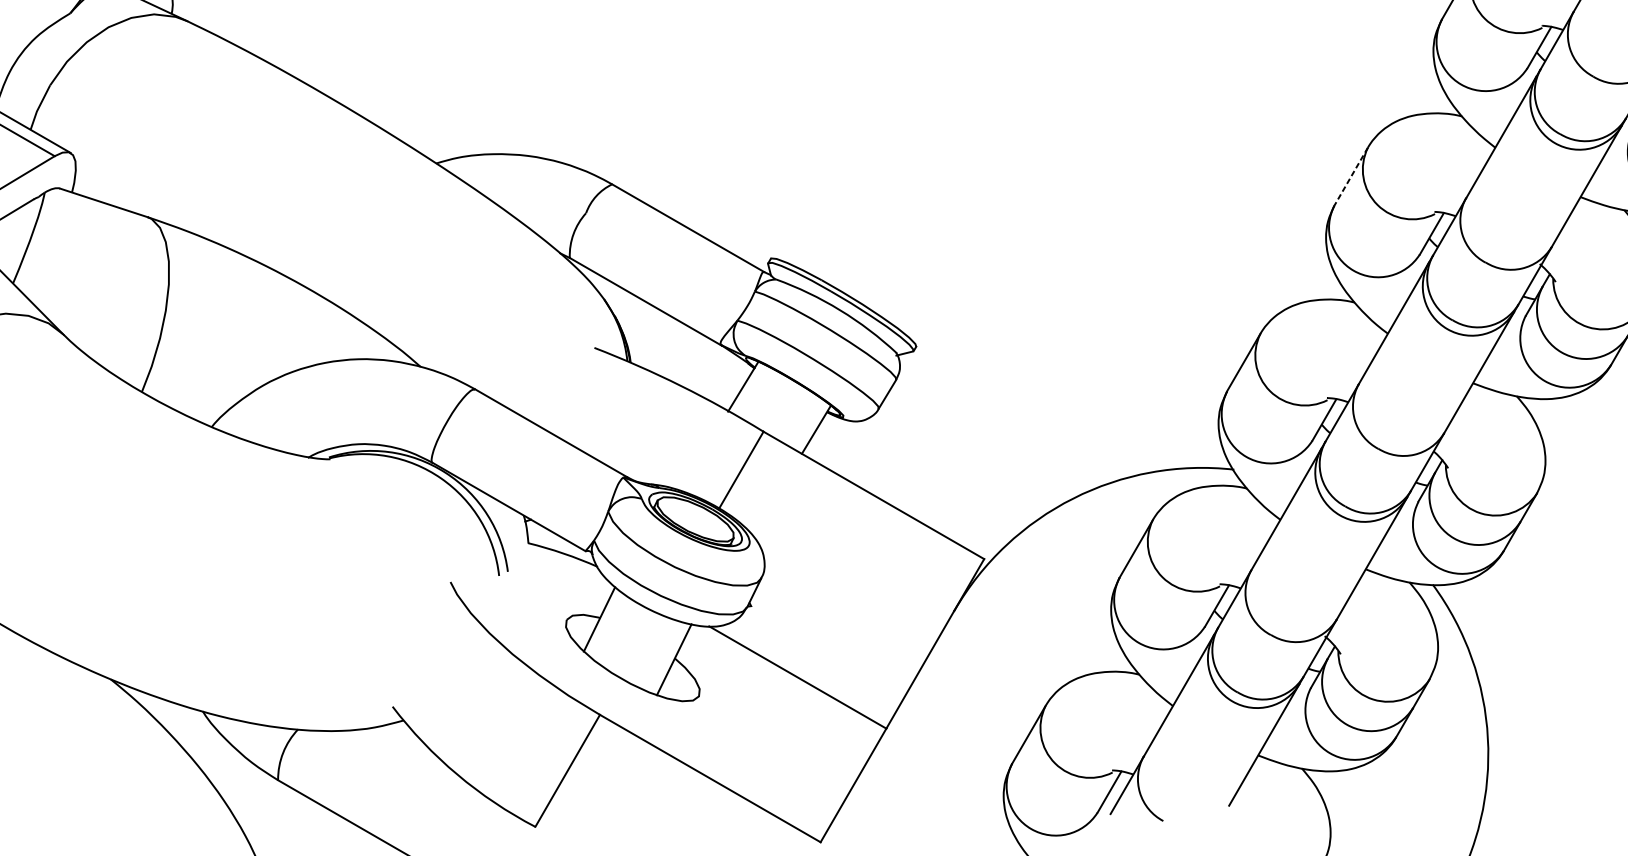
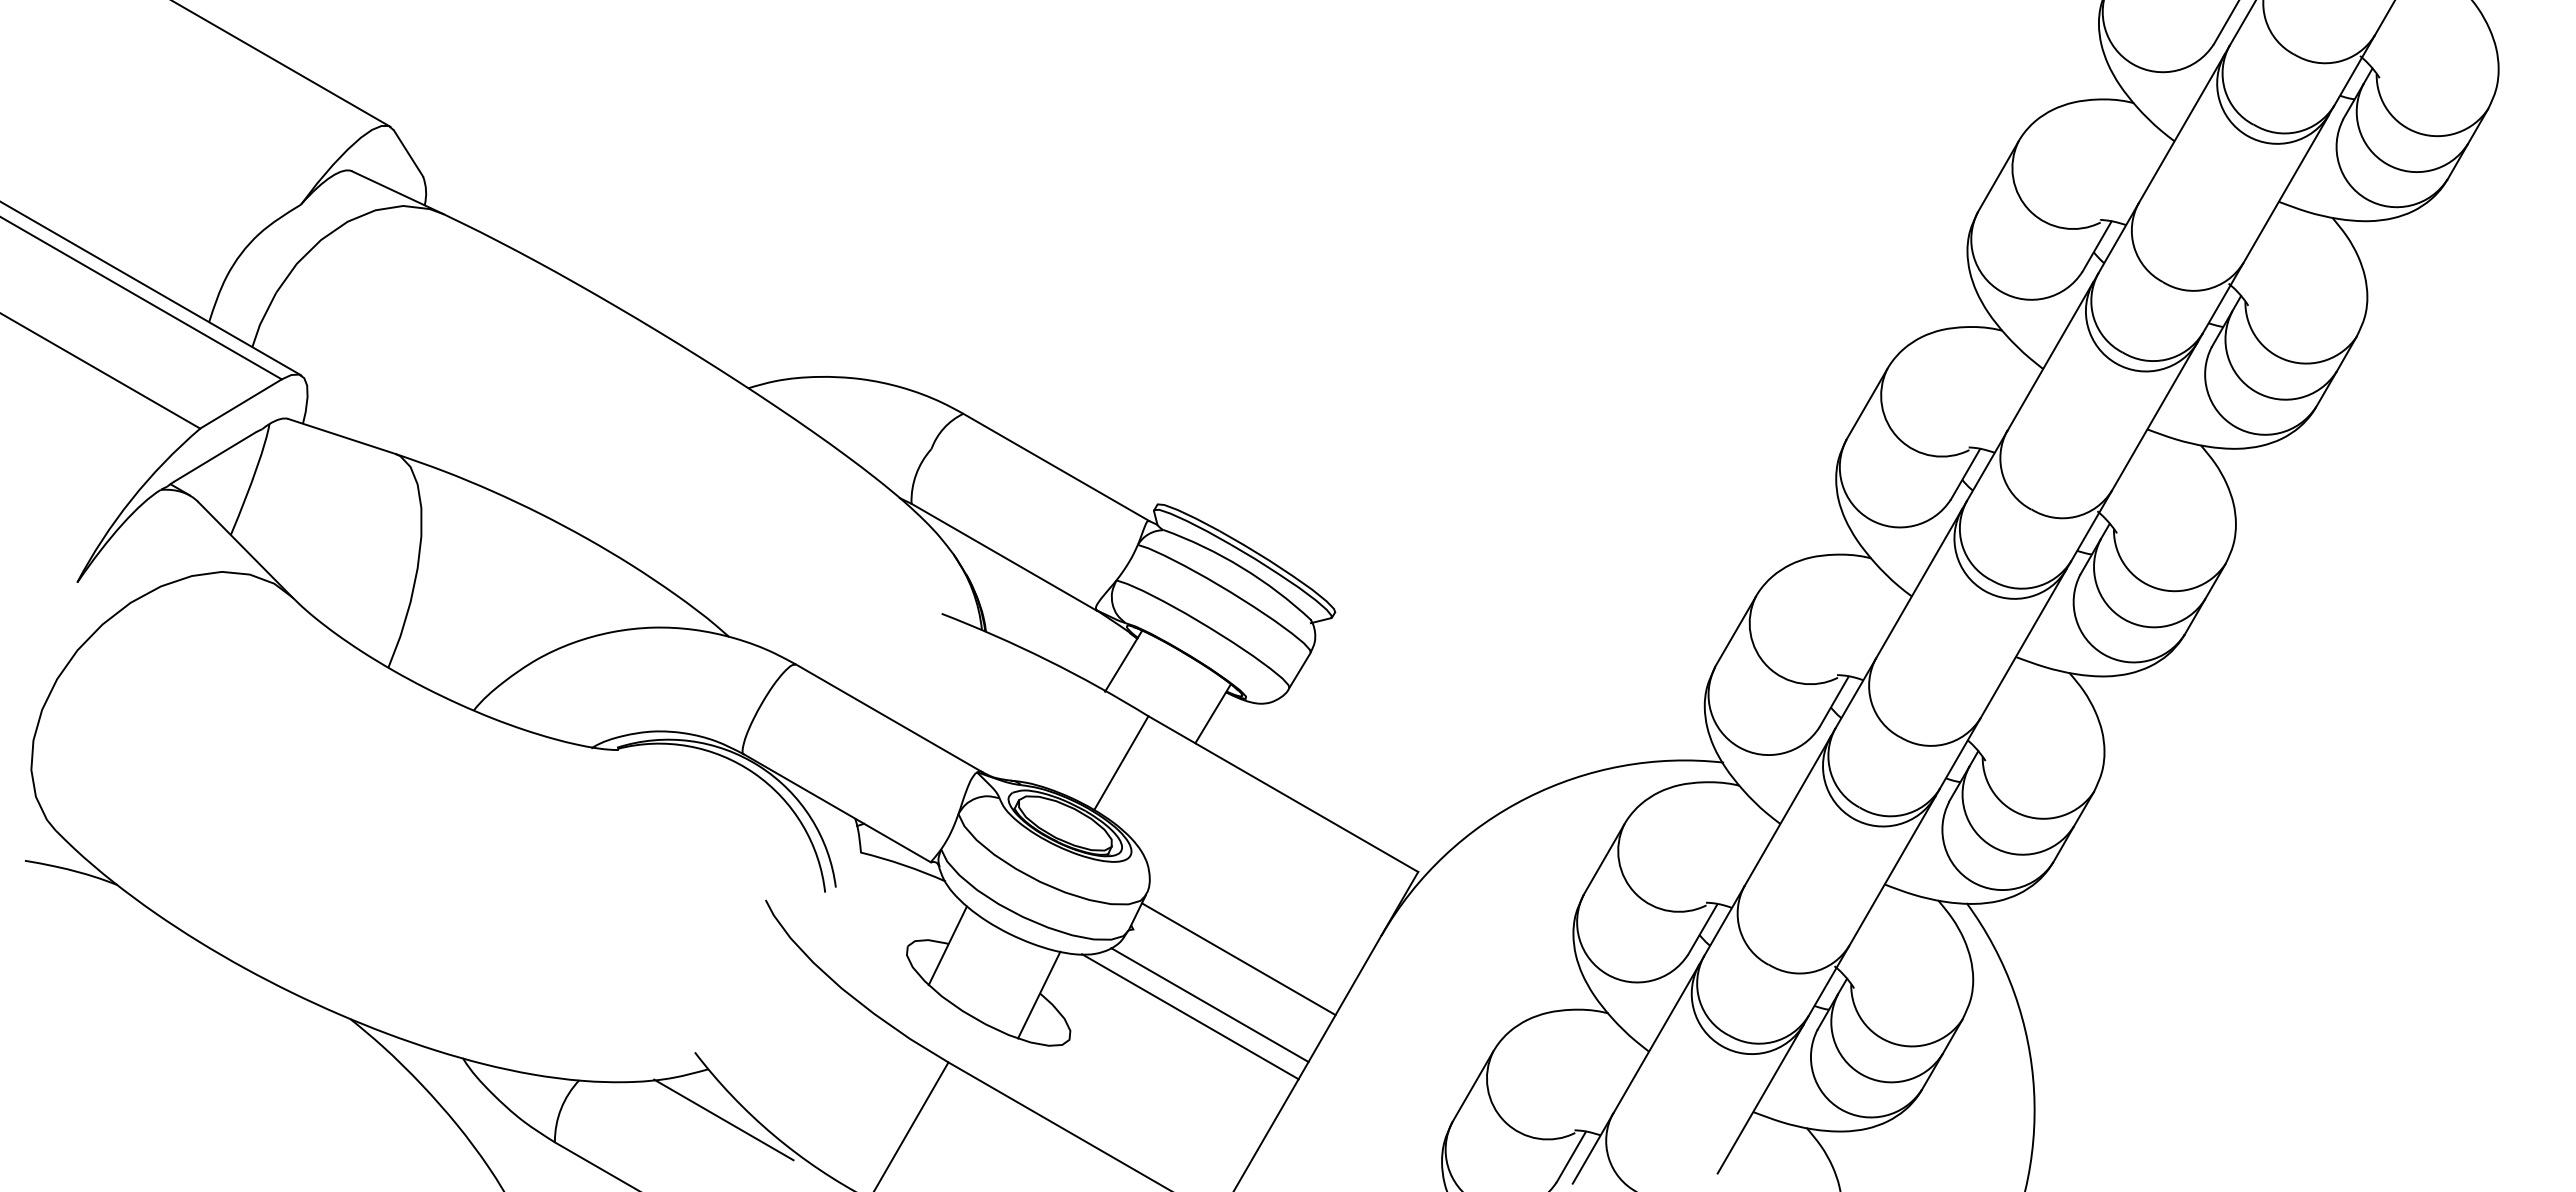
line: (1351, 176) -> (1867, 404), dashed -> solid
line: (837, 630) -> (1238, 959), added
line: (813, 668) -> (1209, 1005), added
line: (415, 761) -> (723, 1119), added

